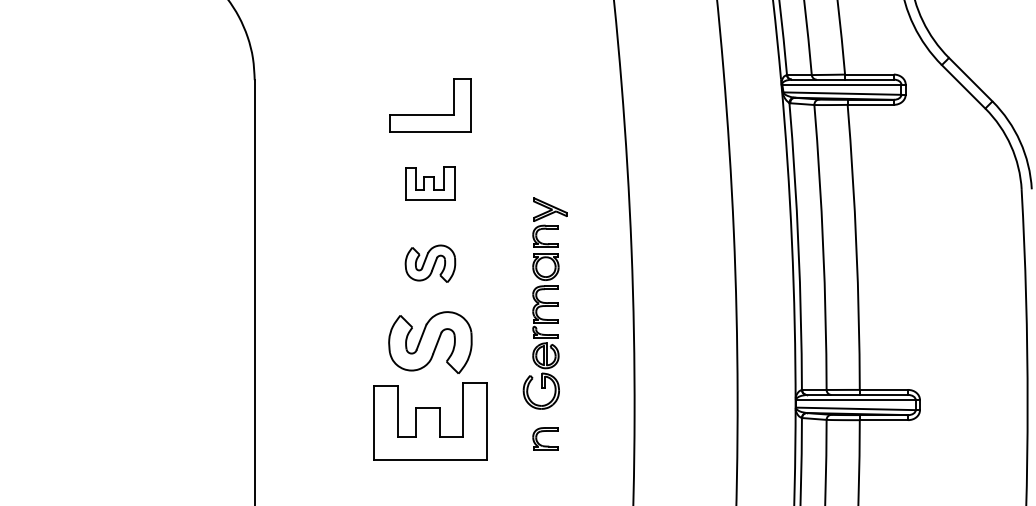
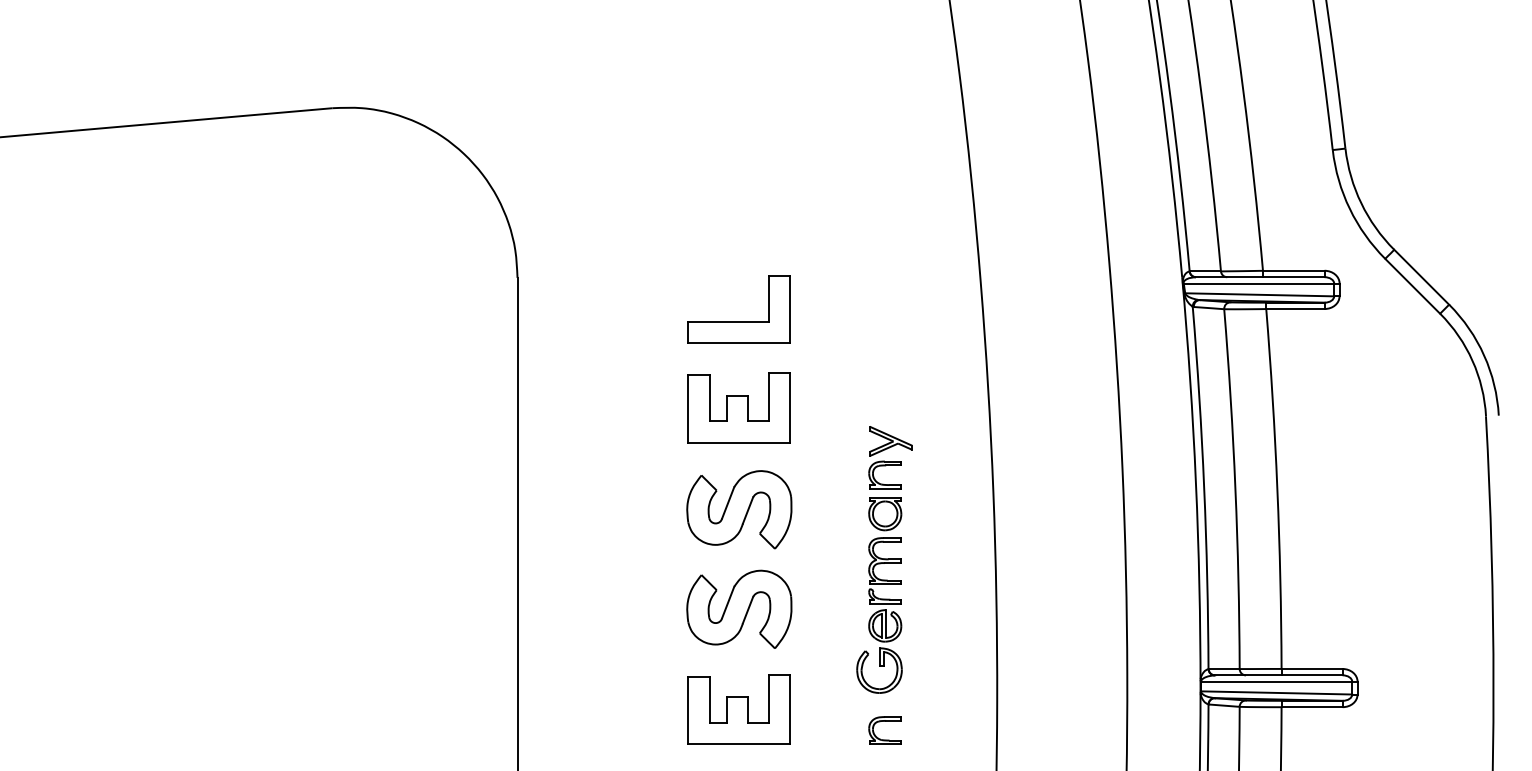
part: (429, 182) -> (738, 407), size x1.67
part: (430, 263) -> (739, 509), size x1.67
part: (429, 421) -> (738, 709), size x0.71

